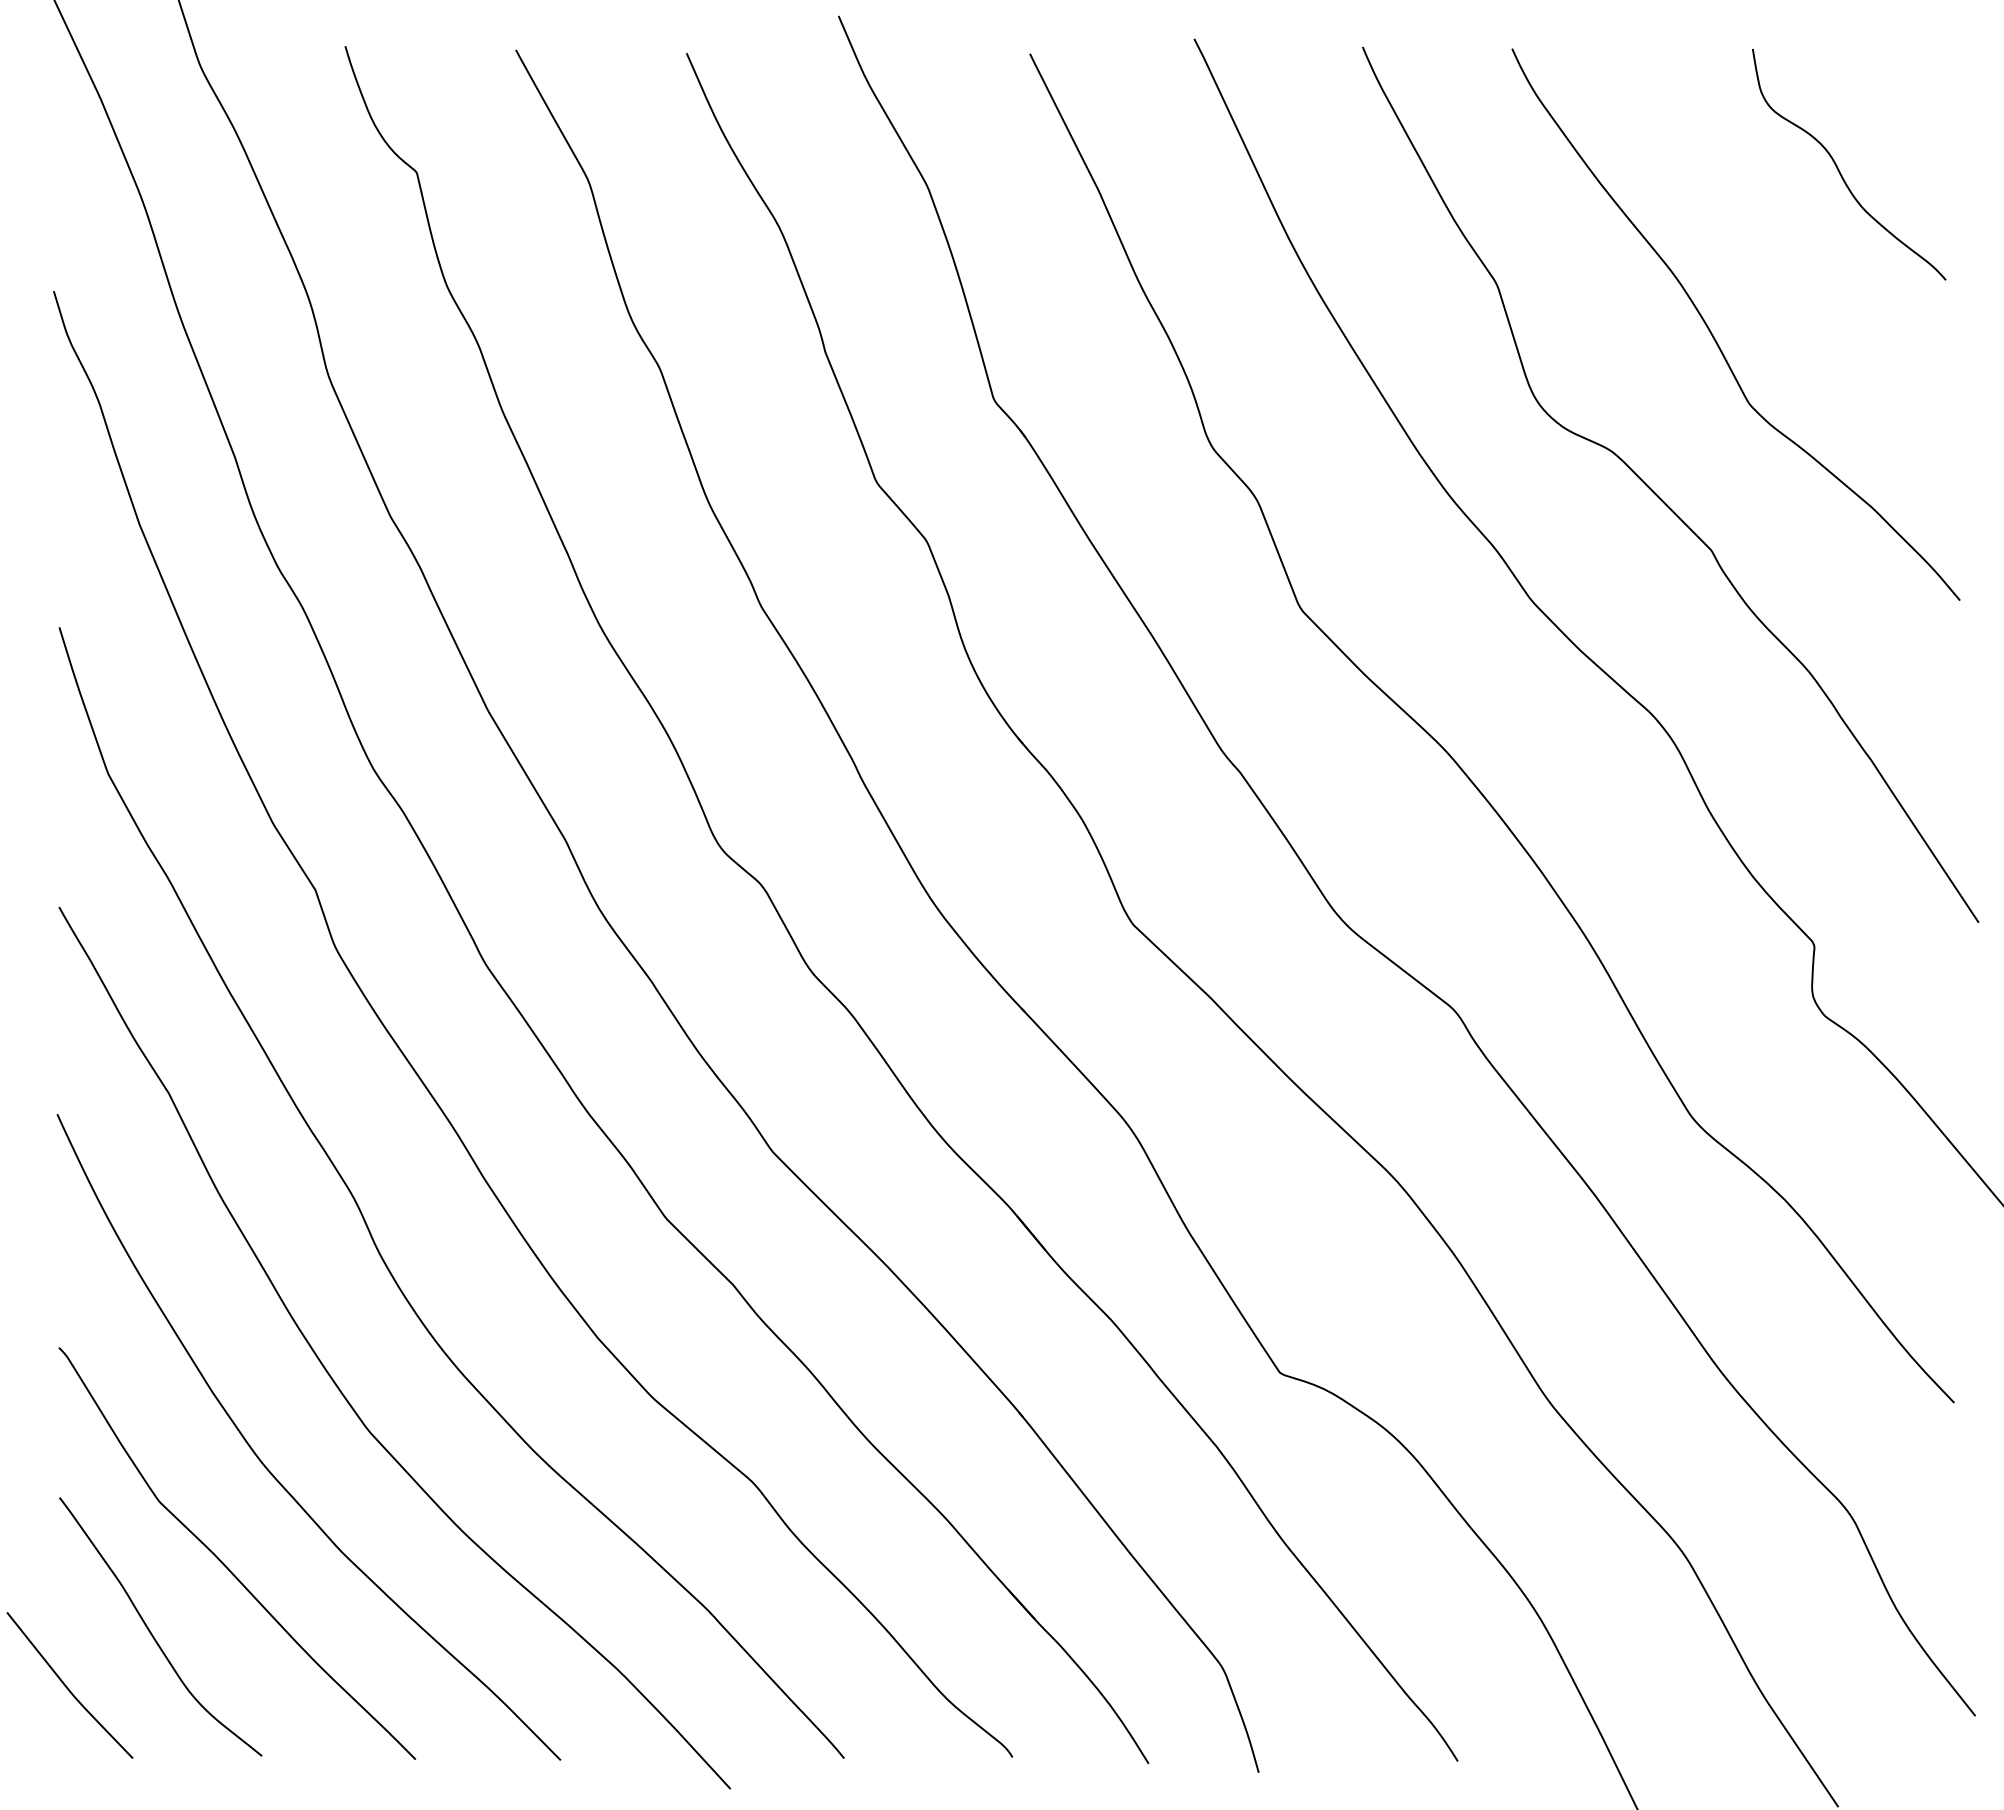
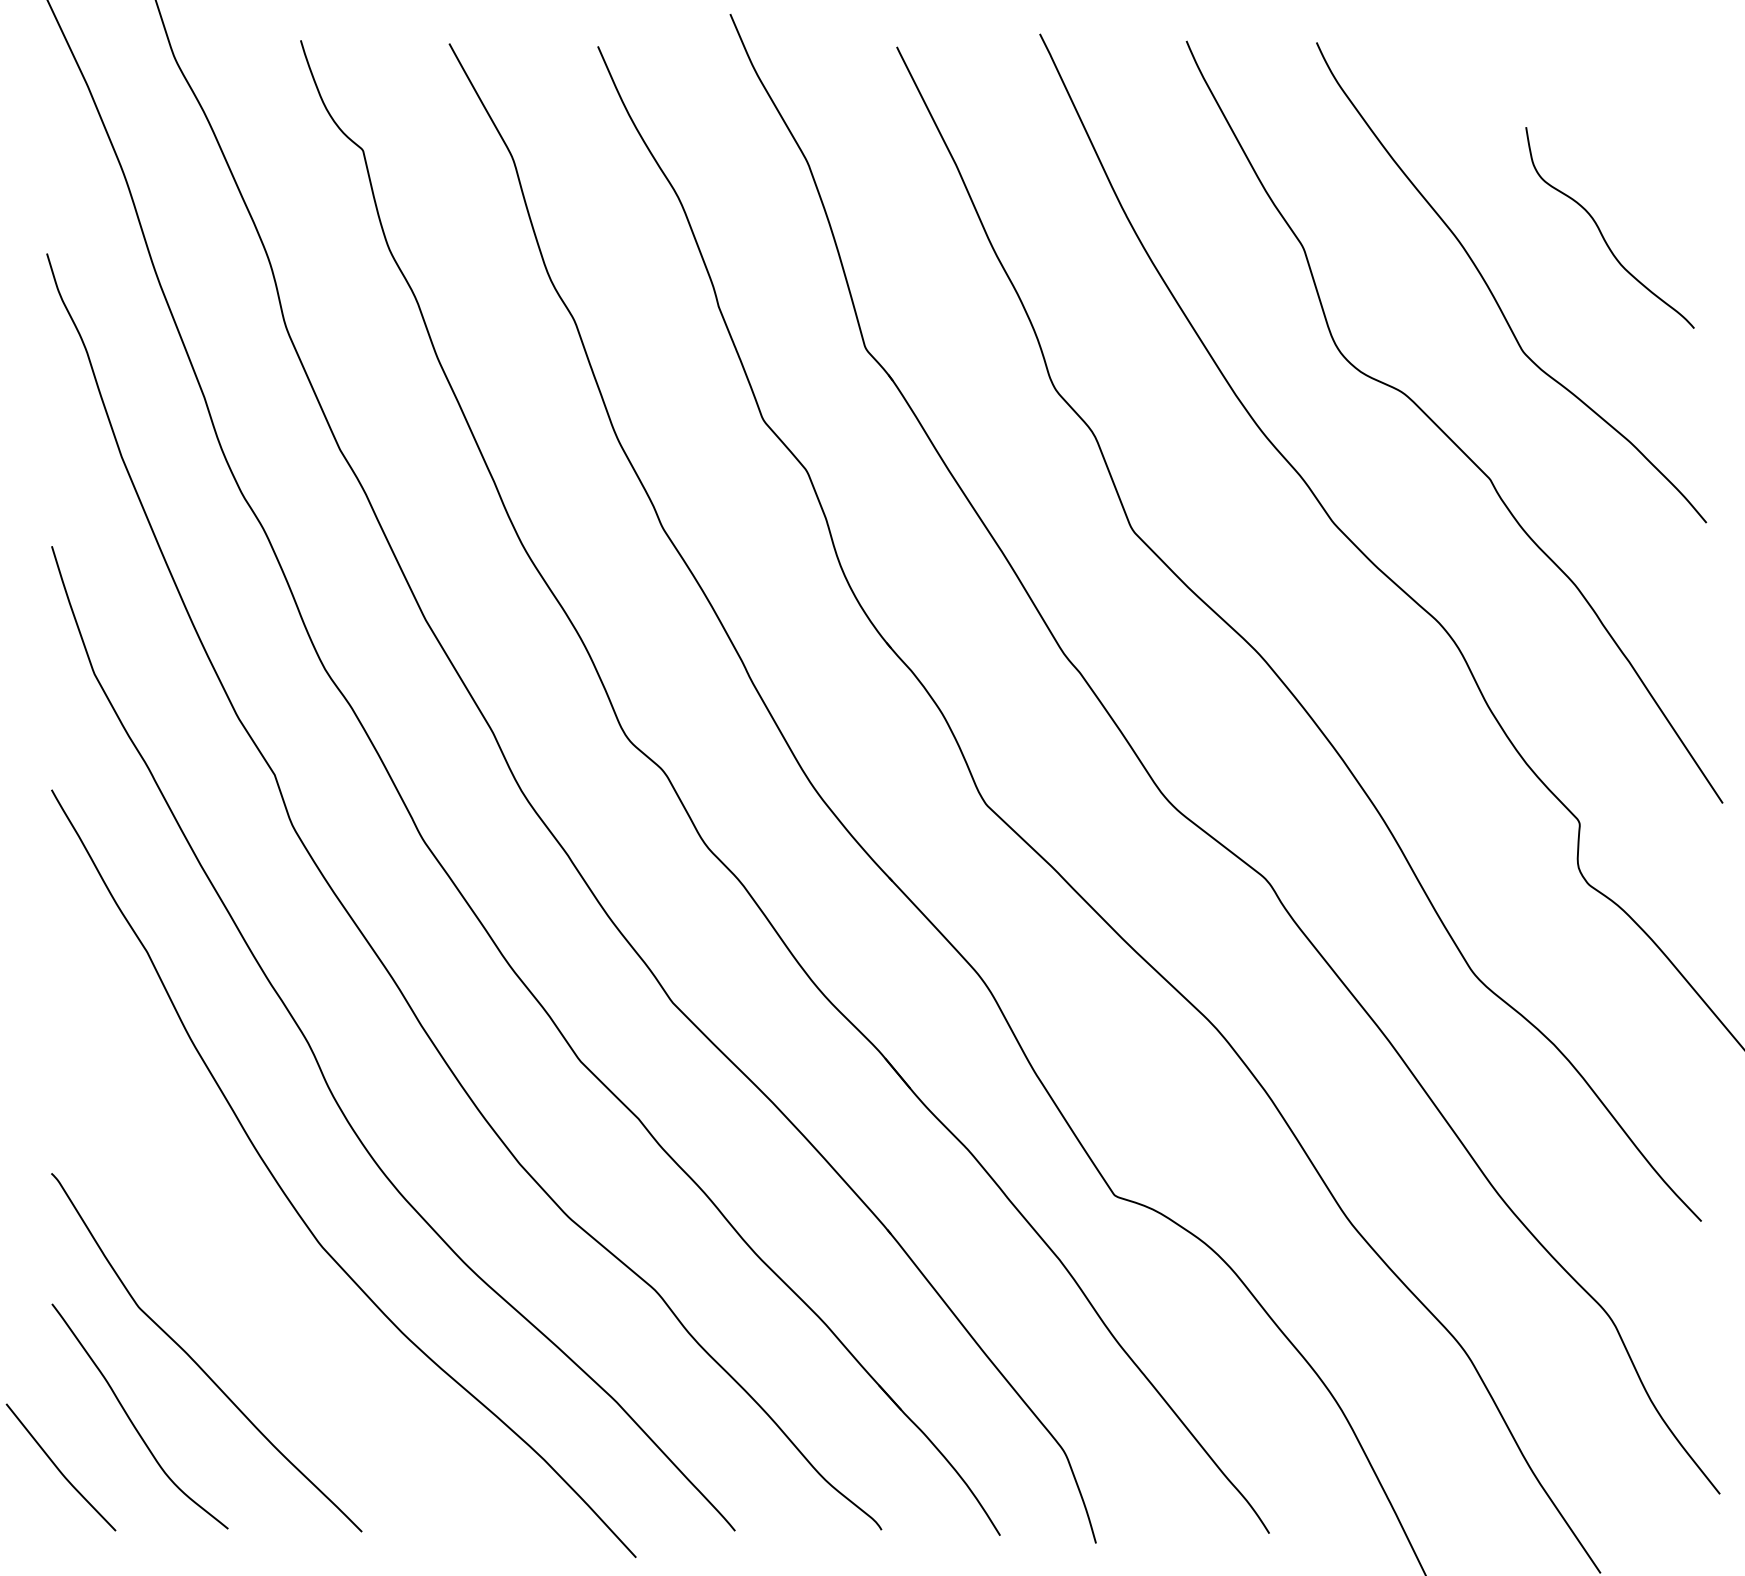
curve: (1839, 169) -> (1601, 232), moved
curve: (268, 1468) -> (233, 1278), removed

